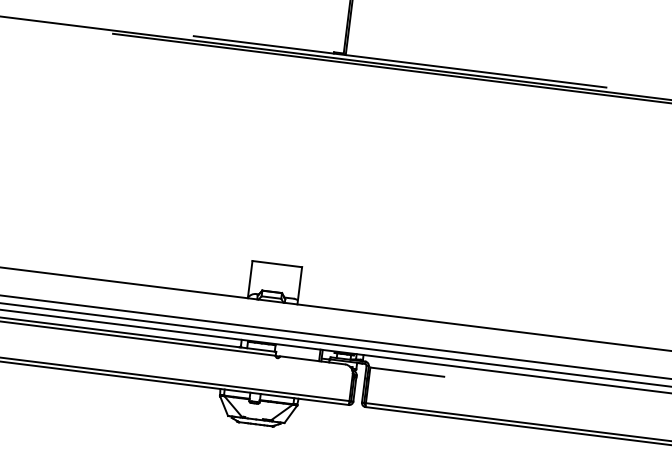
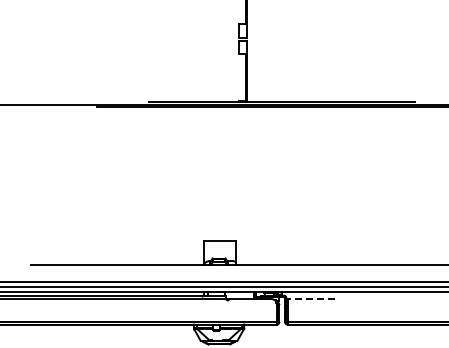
line: (407, 372) -> (311, 299), solid -> dashed

